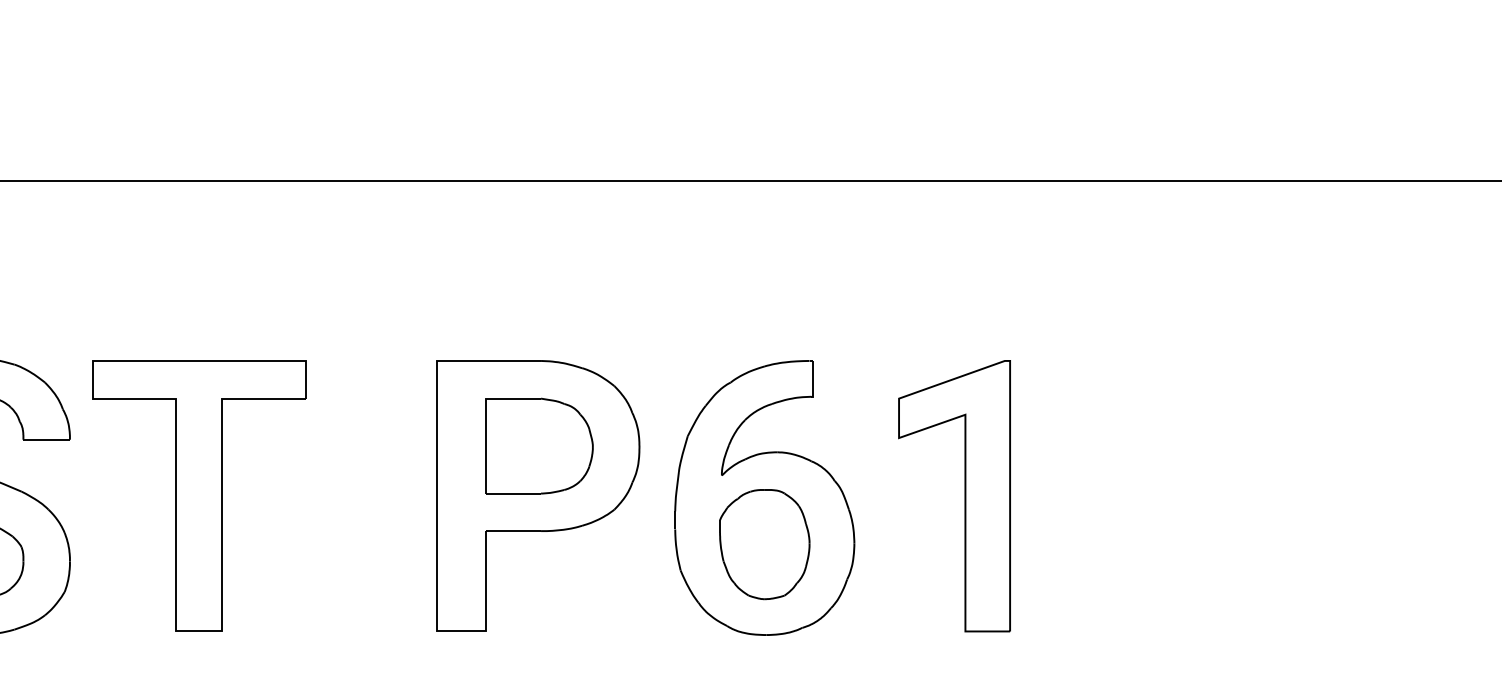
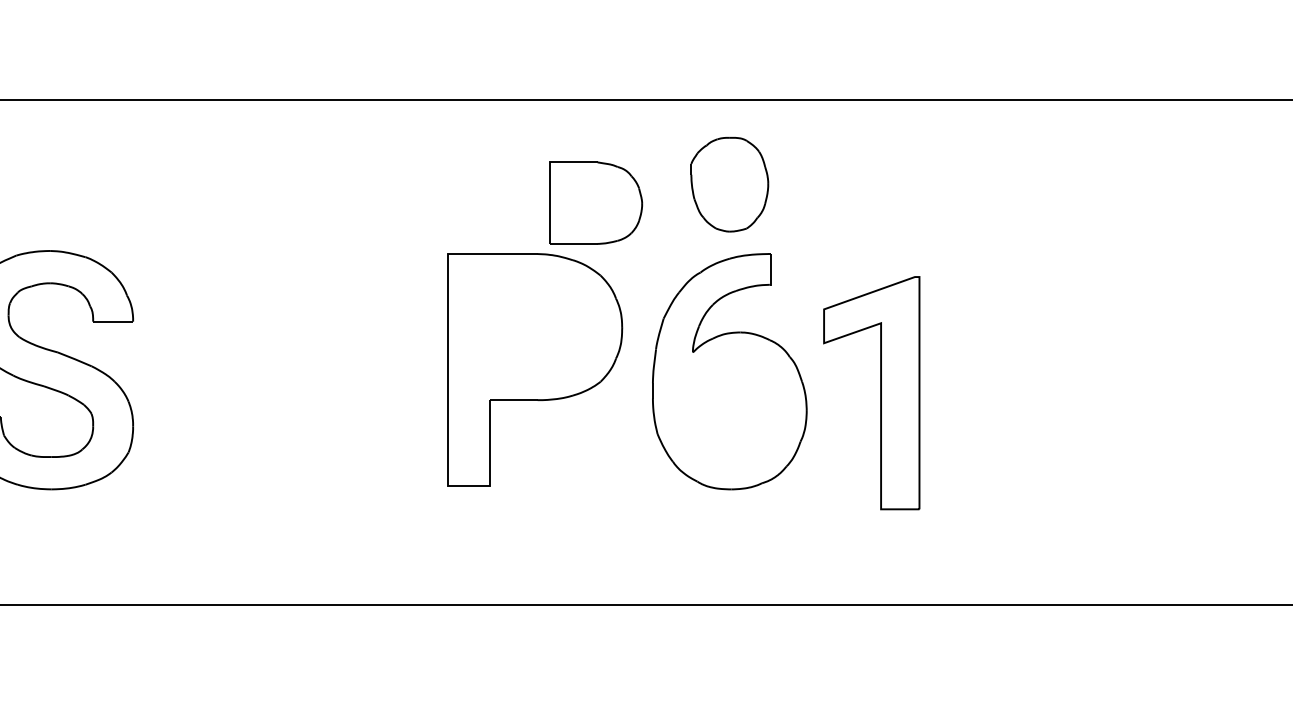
part: (539, 445) -> (596, 202), moved
part: (199, 495) -> (244, 369), removed
part: (964, 496) -> (880, 393), moved
part: (764, 544) -> (729, 184), moved

